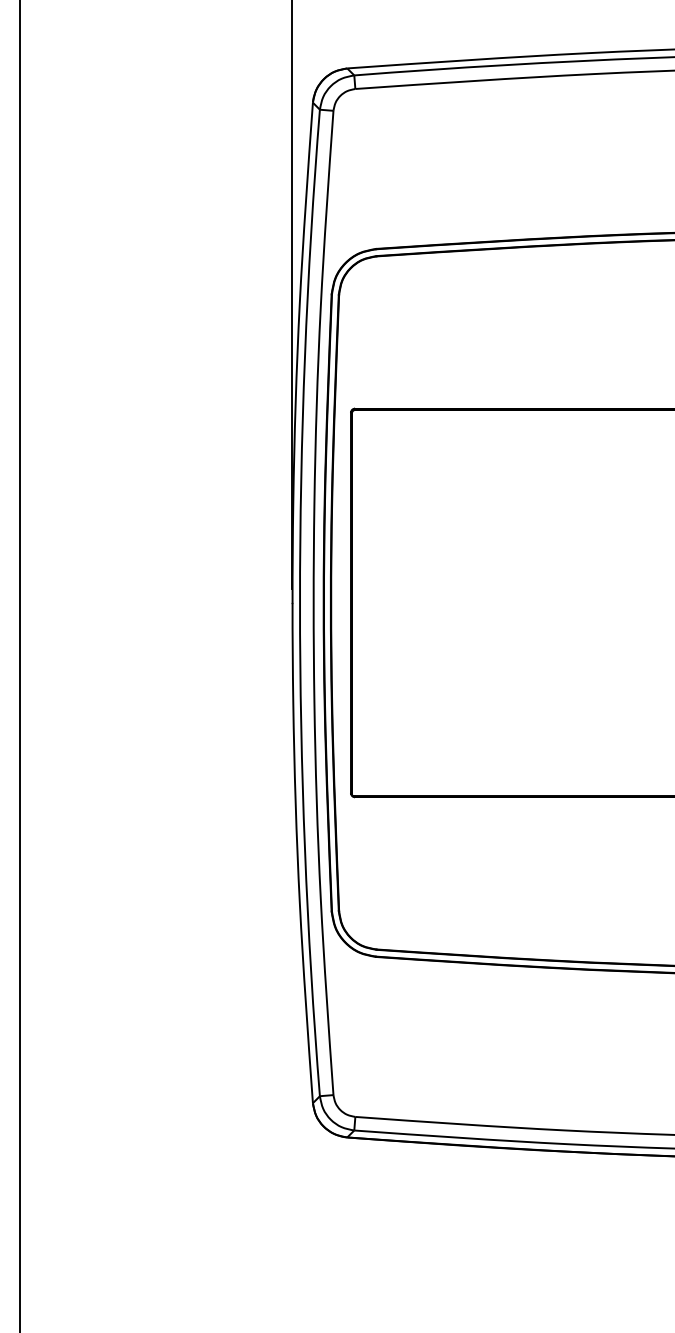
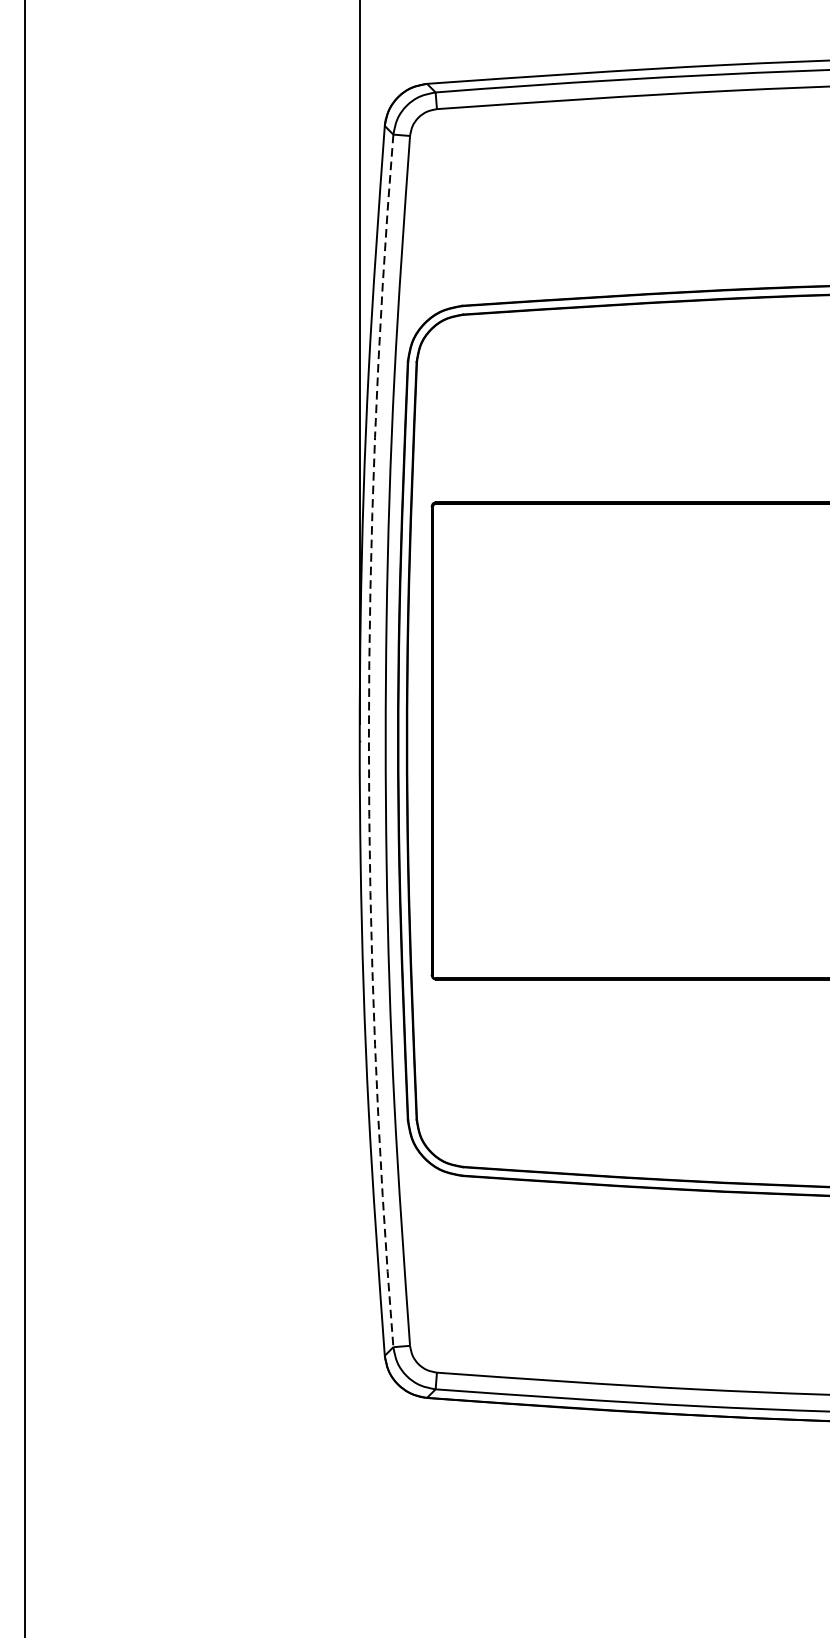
arc: (300, 602) -> (369, 740), solid -> dashed

